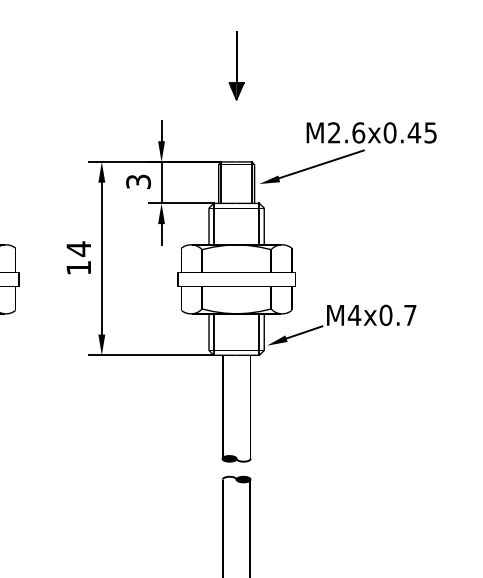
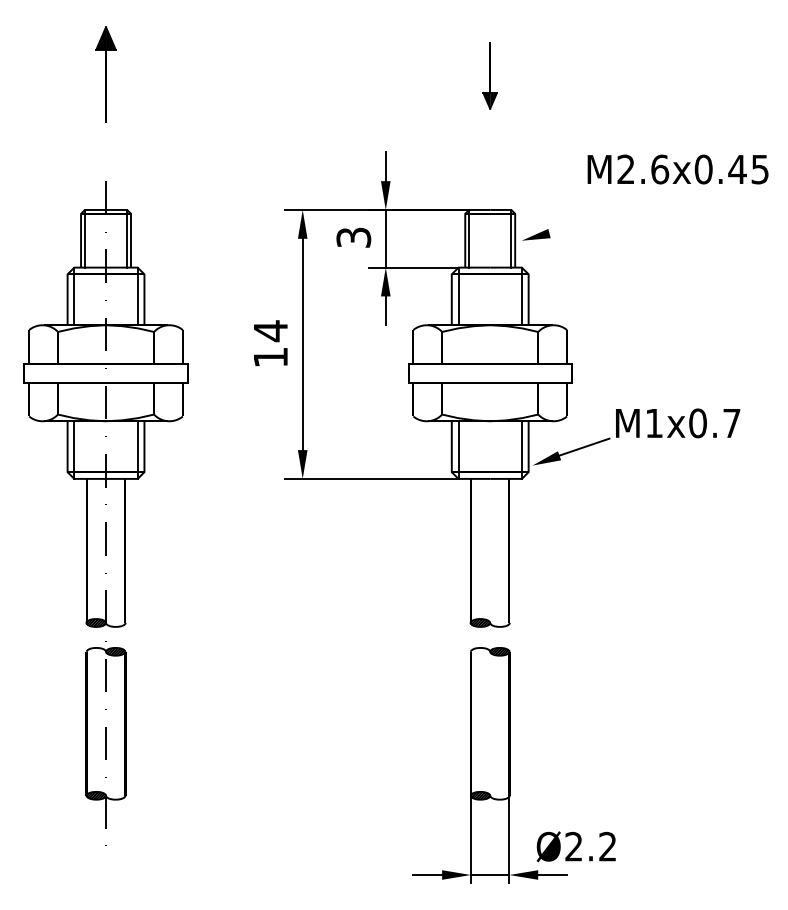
part: (236, 65) -> (489, 75), size x0.7
line: (320, 164) -> (607, 213), removed
text: (354, 315) -> (653, 423), M4x0.7 -> M1x0.7

